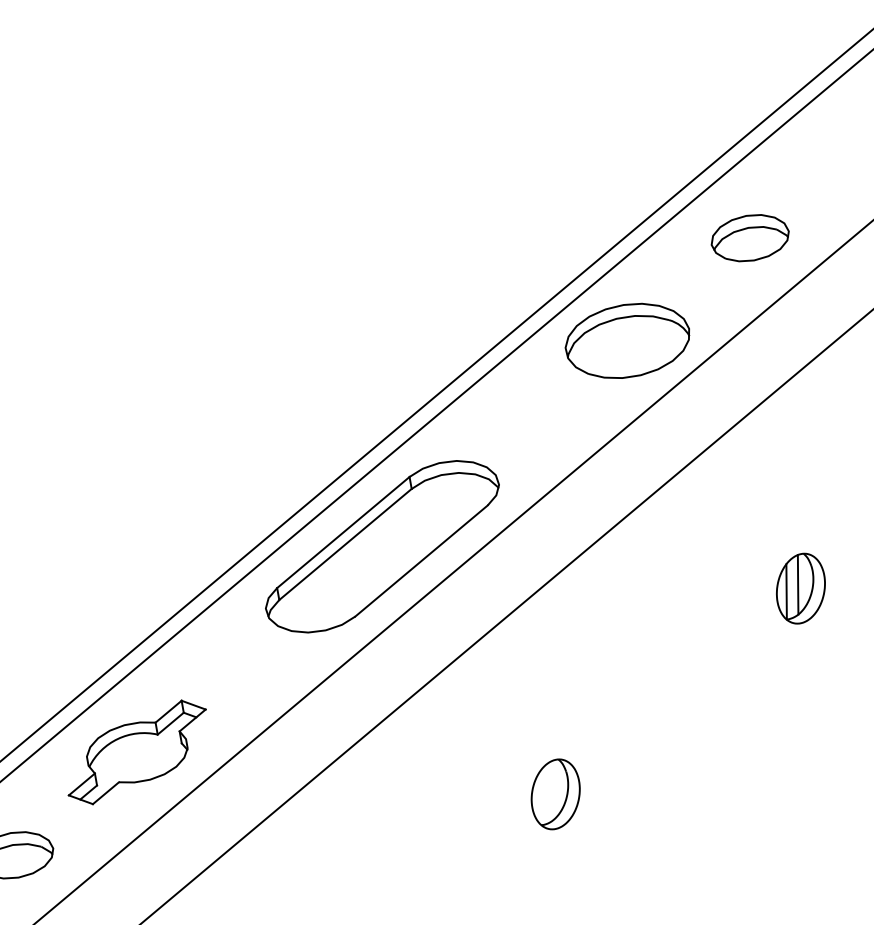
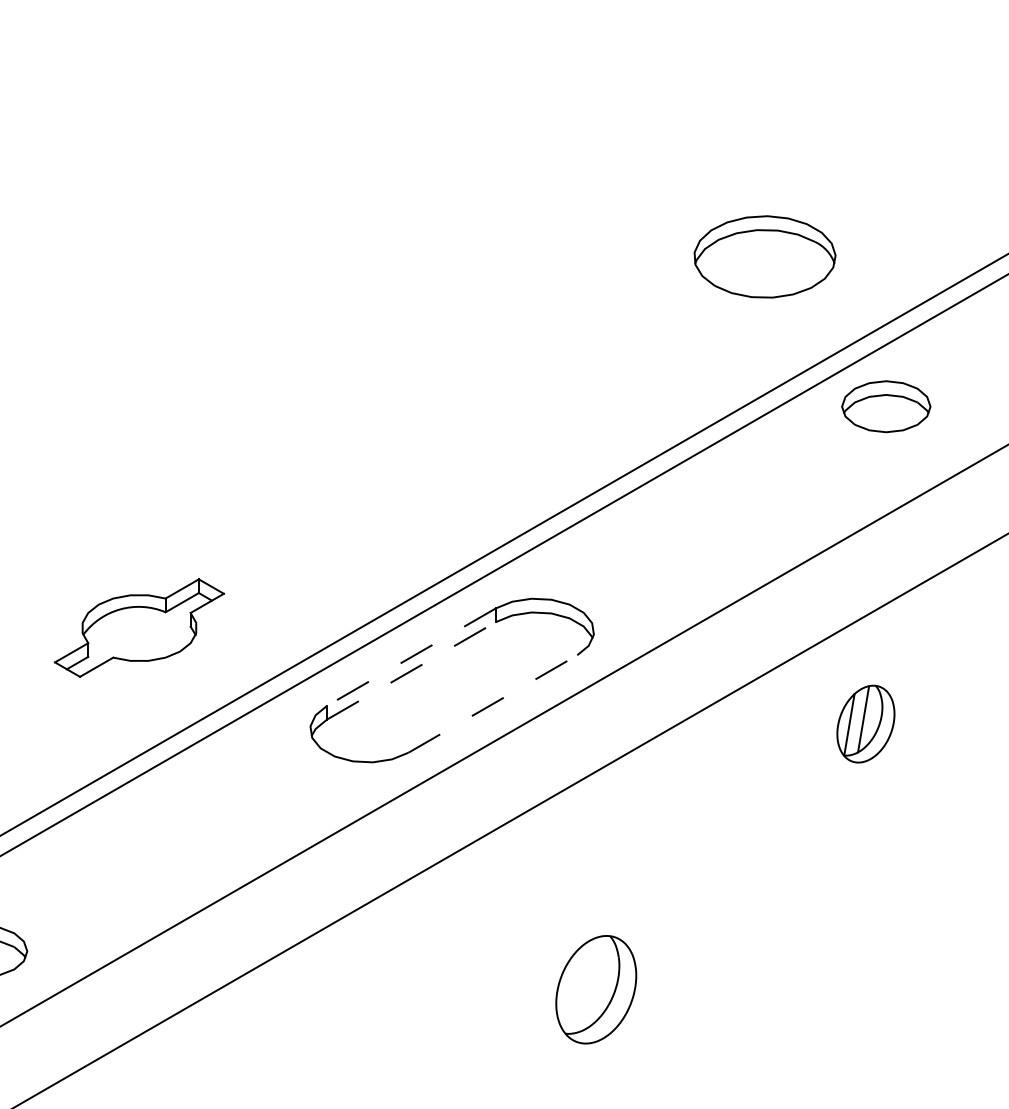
part: (750, 237) -> (886, 406), moved
part: (627, 340) -> (764, 256), moved
line: (343, 532) -> (411, 657), solid -> dashed
line: (345, 544) -> (411, 670), solid -> dashed
line: (422, 560) -> (493, 703), solid -> dashed
part: (800, 588) -> (865, 723), moved
part: (136, 752) -> (138, 627), moved
part: (555, 794) -> (595, 989), size x1.4

